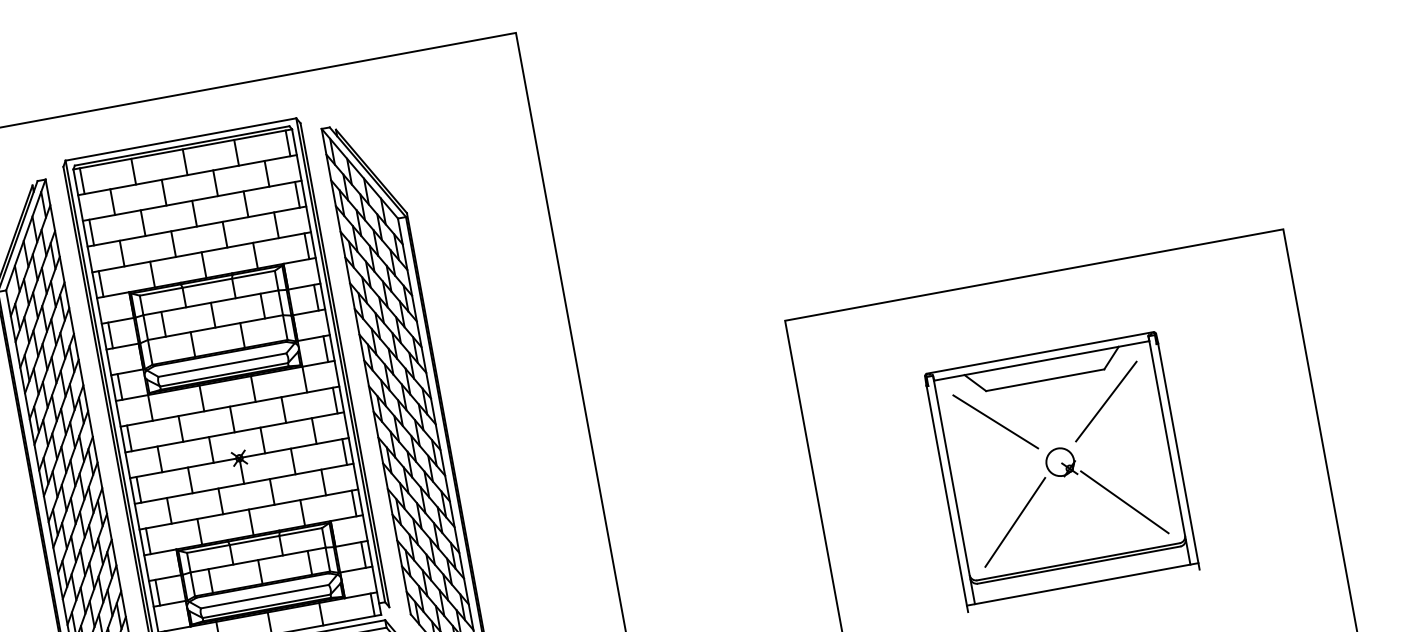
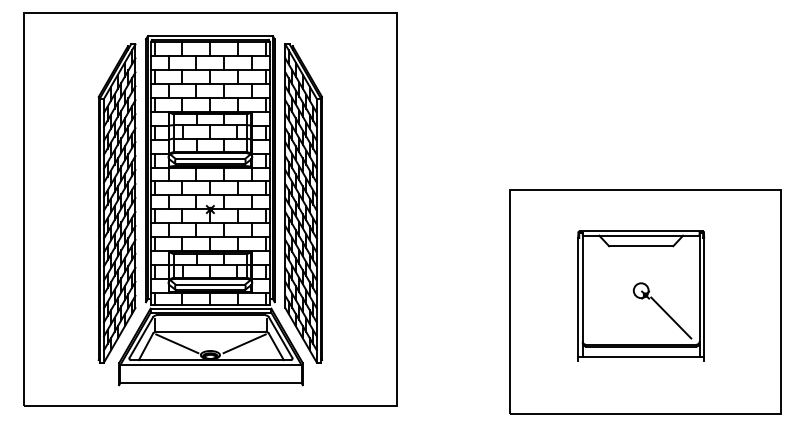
line: (1104, 402) -> (670, 263), removed
line: (994, 422) -> (610, 263), removed
line: (1014, 521) -> (611, 317), removed

